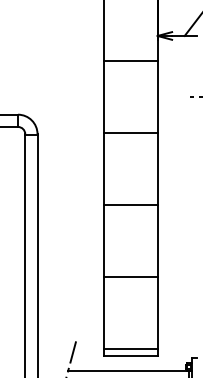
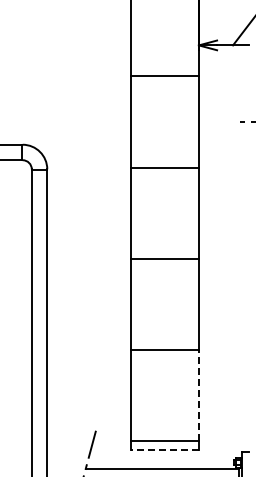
line: (157, 313) -> (198, 395), solid -> dashed
line: (130, 356) -> (164, 449), solid -> dashed

